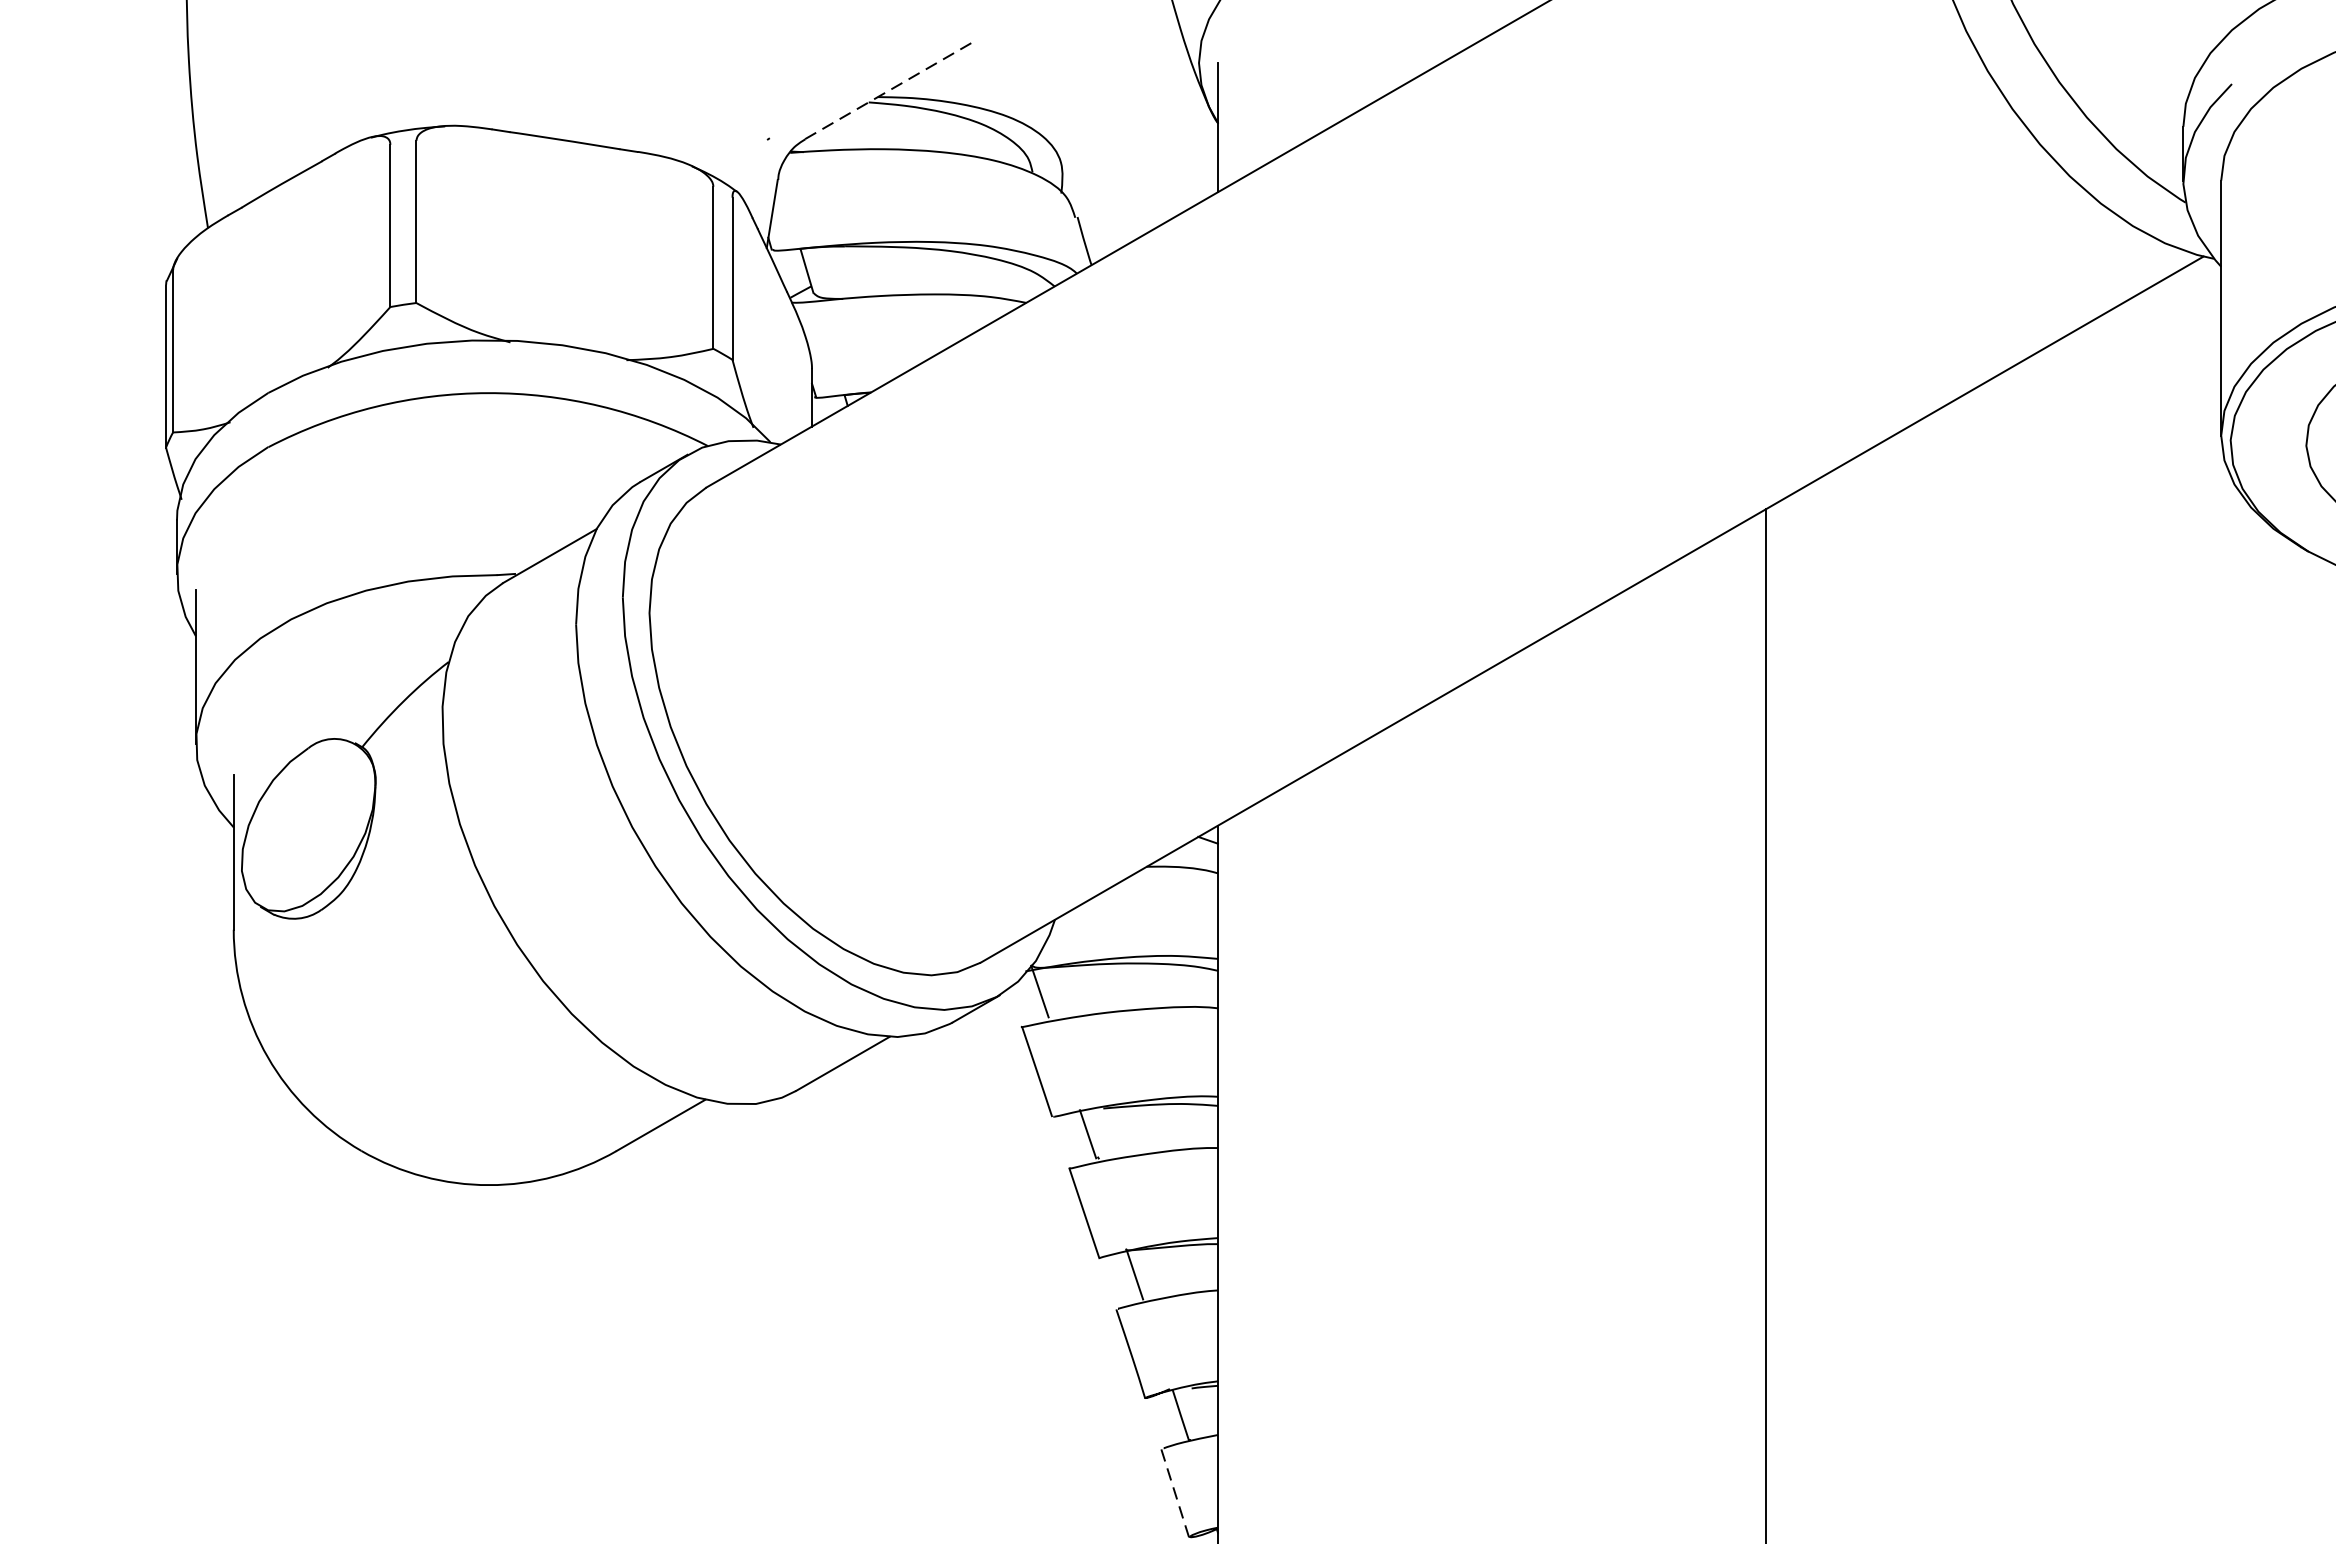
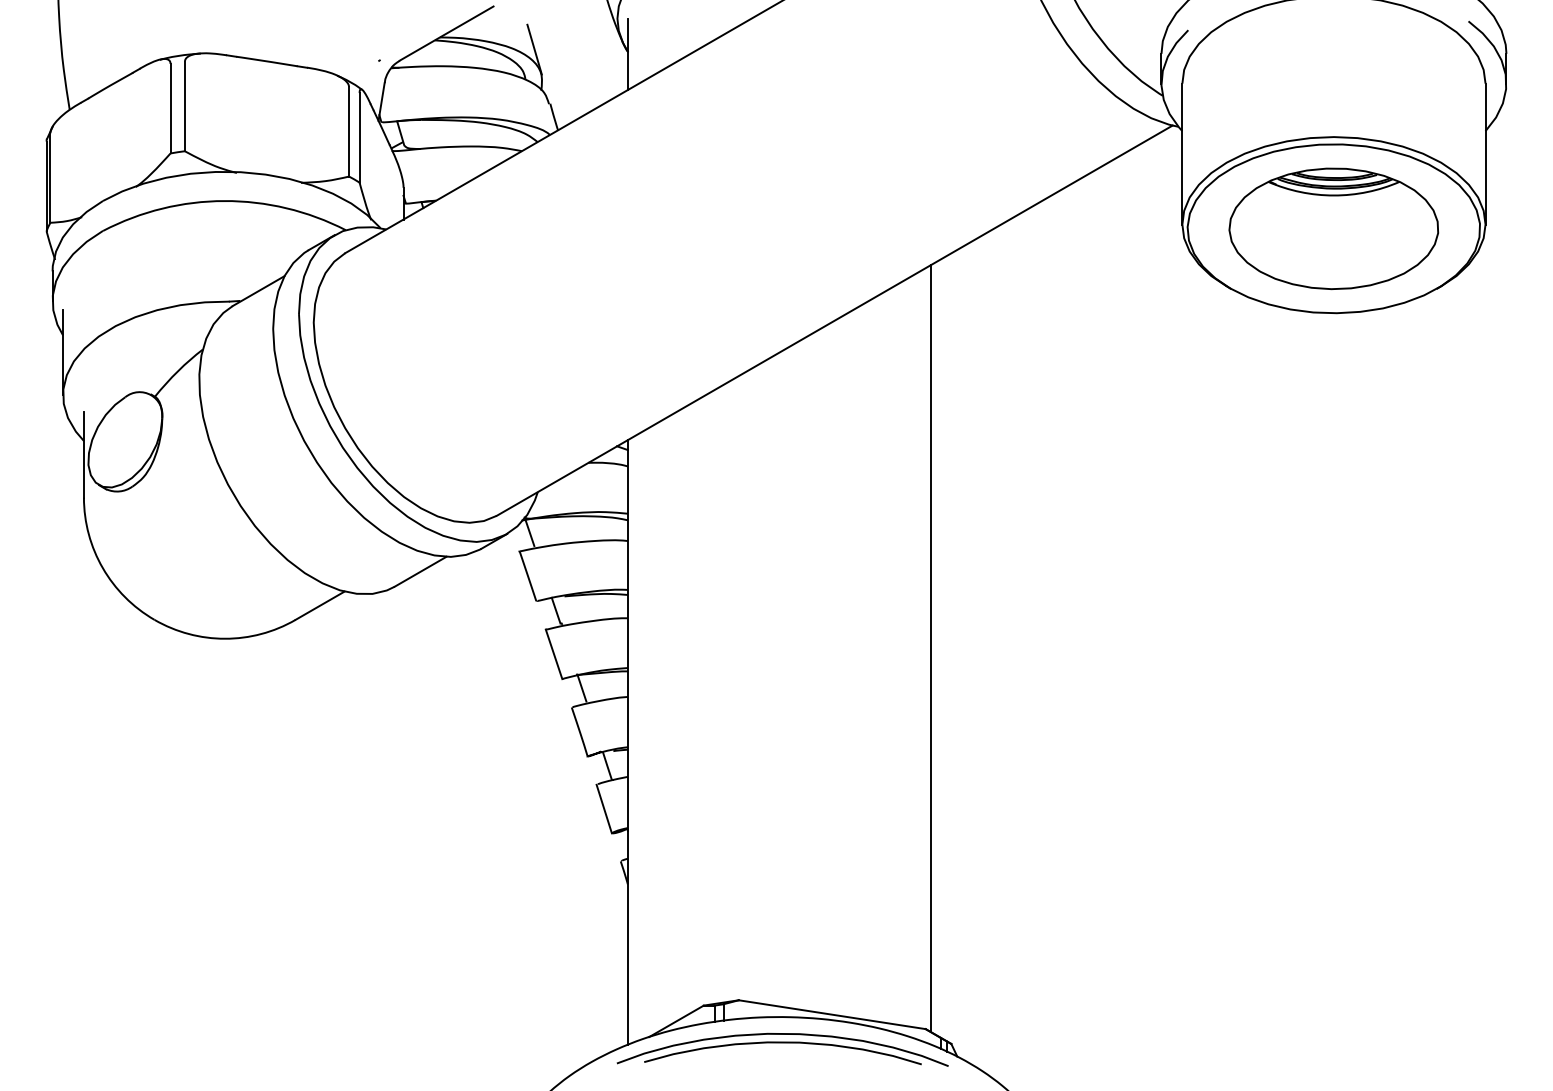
line: (891, 89) -> (447, 33), dashed -> solid
line: (1048, 118) -> (534, 49), added
line: (1175, 1494) -> (604, 809), dashed -> solid

